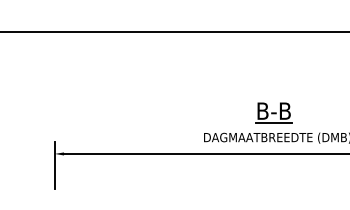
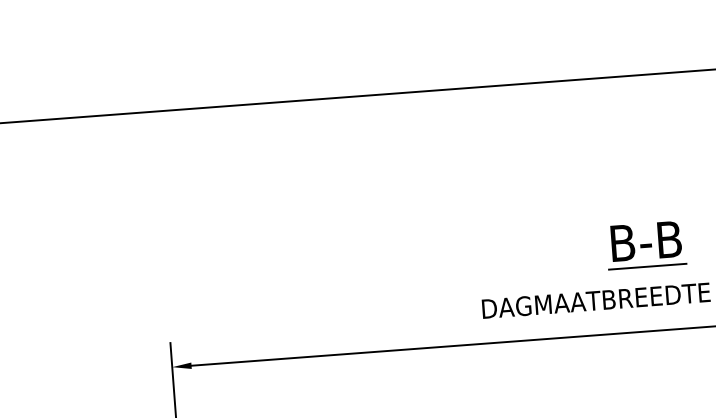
part: (273, 112) -> (645, 244), moved

